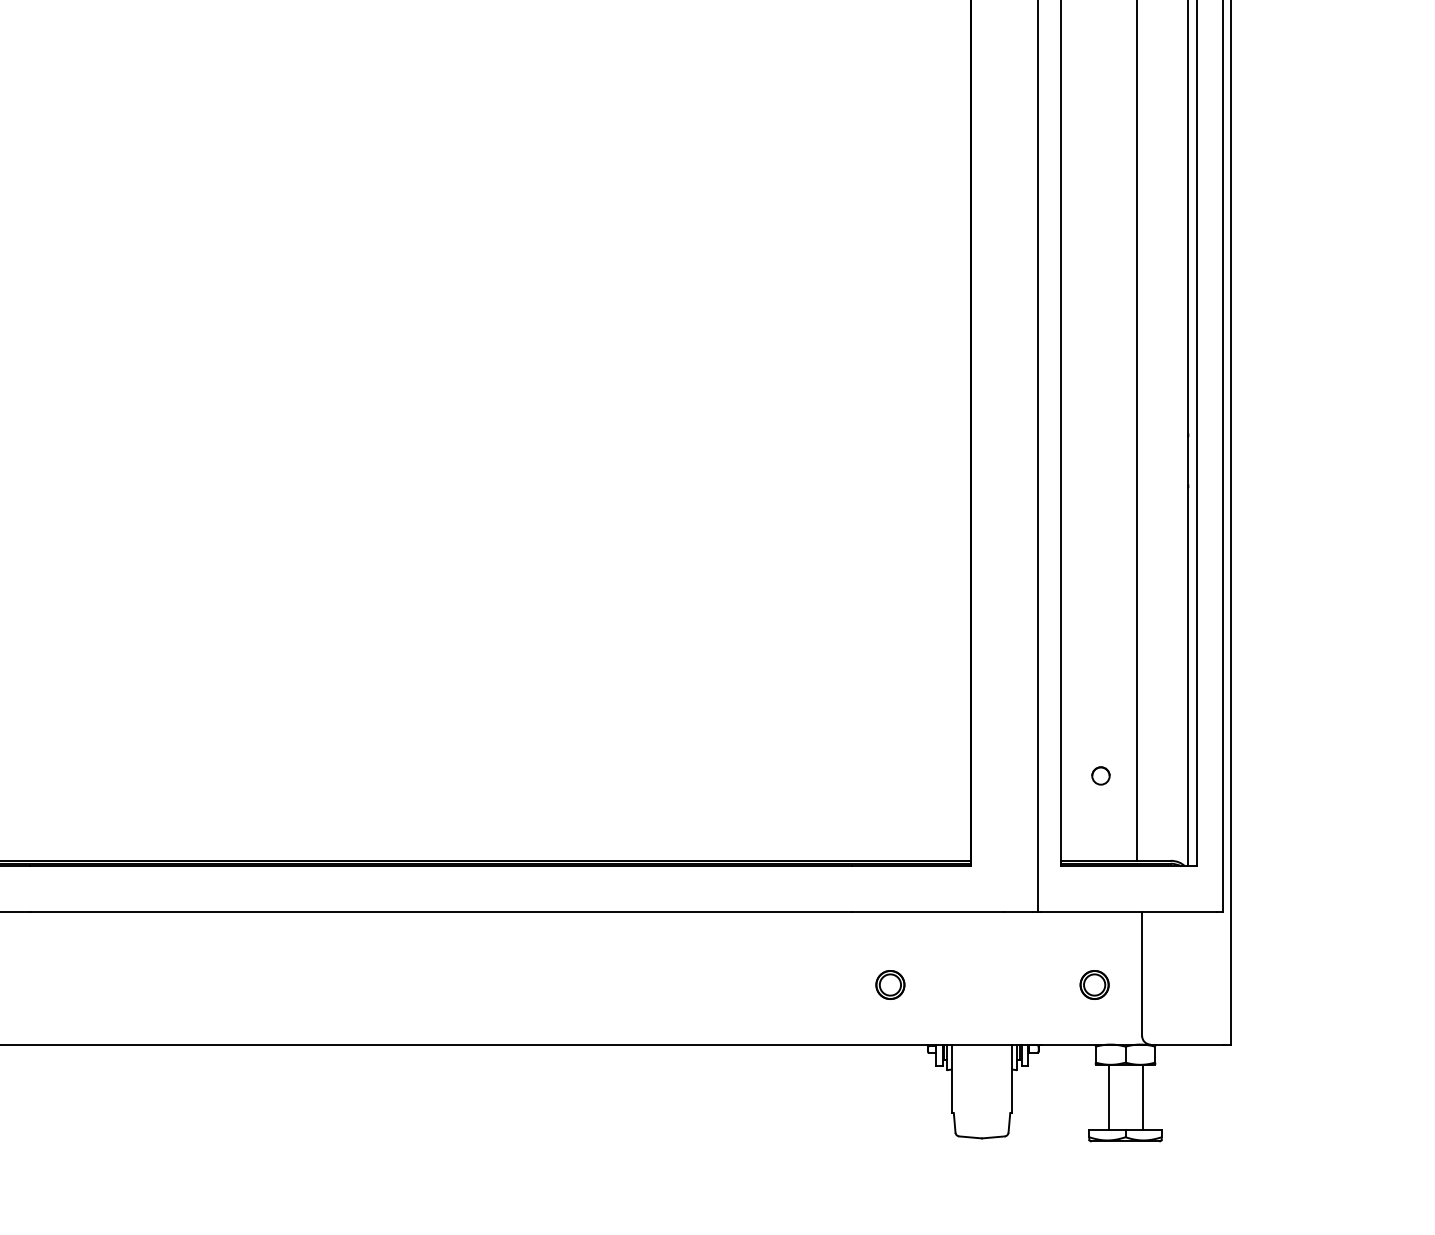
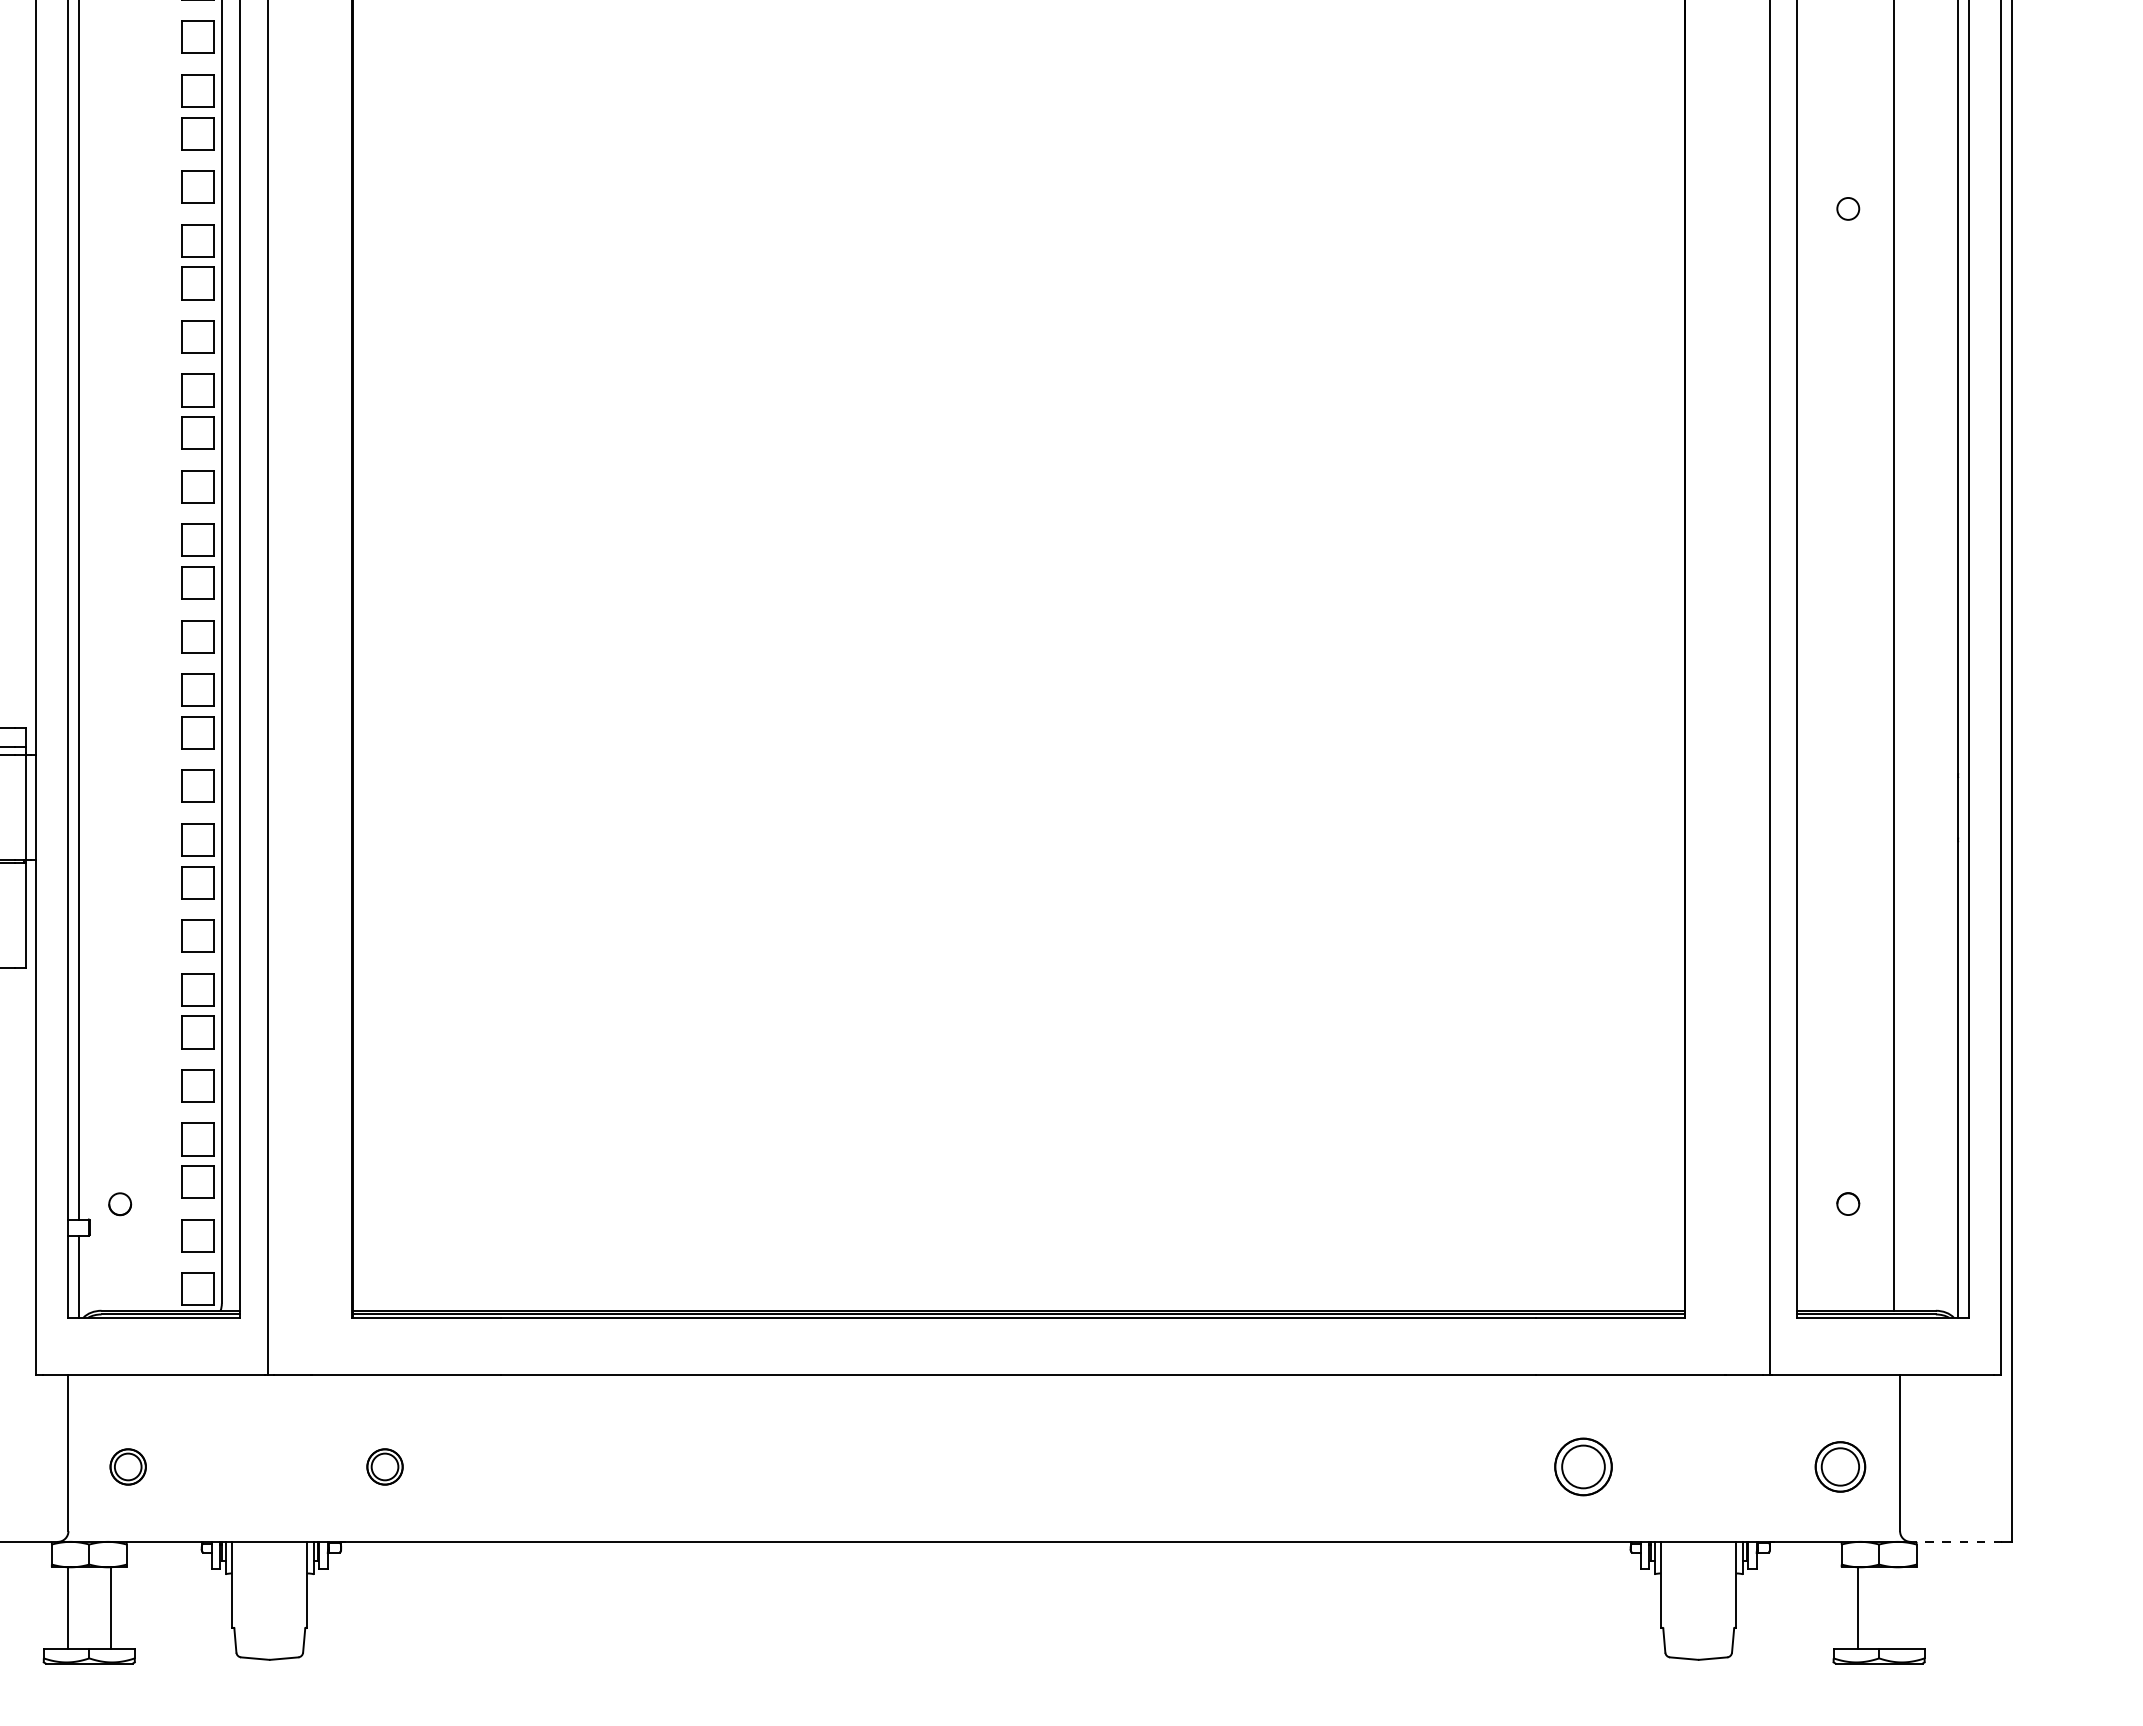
part: (890, 984) -> (1583, 1466), size x1.6
part: (1093, 984) -> (1839, 1466), size x1.4
line: (1187, 1044) -> (1956, 1541), solid -> dashed
line: (1142, 1096) -> (1900, 1607), removed

